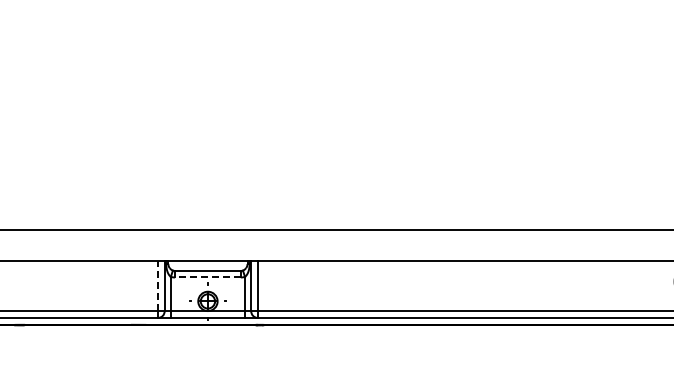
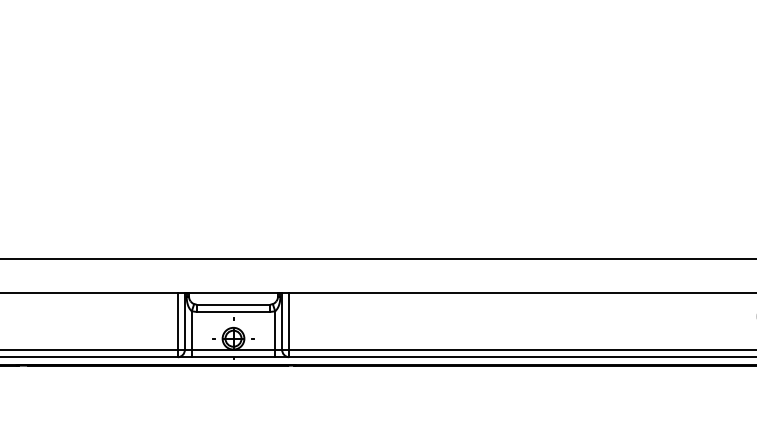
line: (207, 277) -> (233, 311), dashed -> solid
line: (158, 285) -> (177, 320), dashed -> solid

